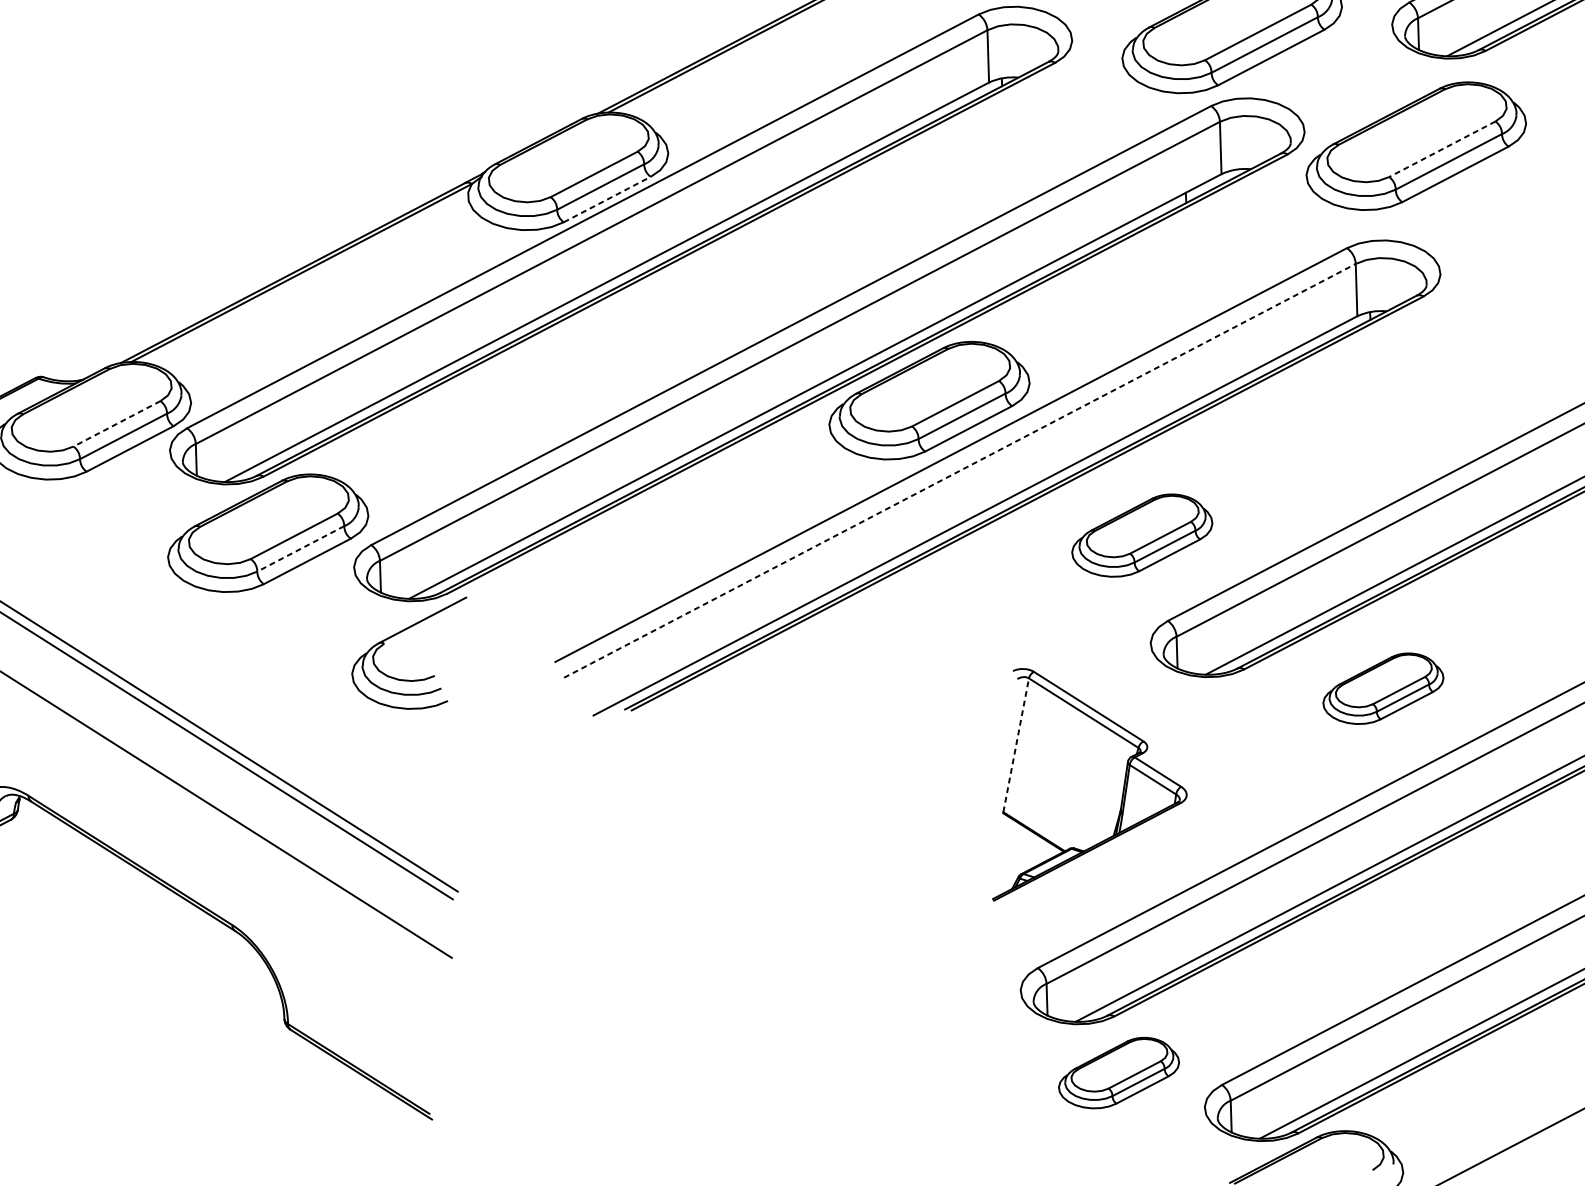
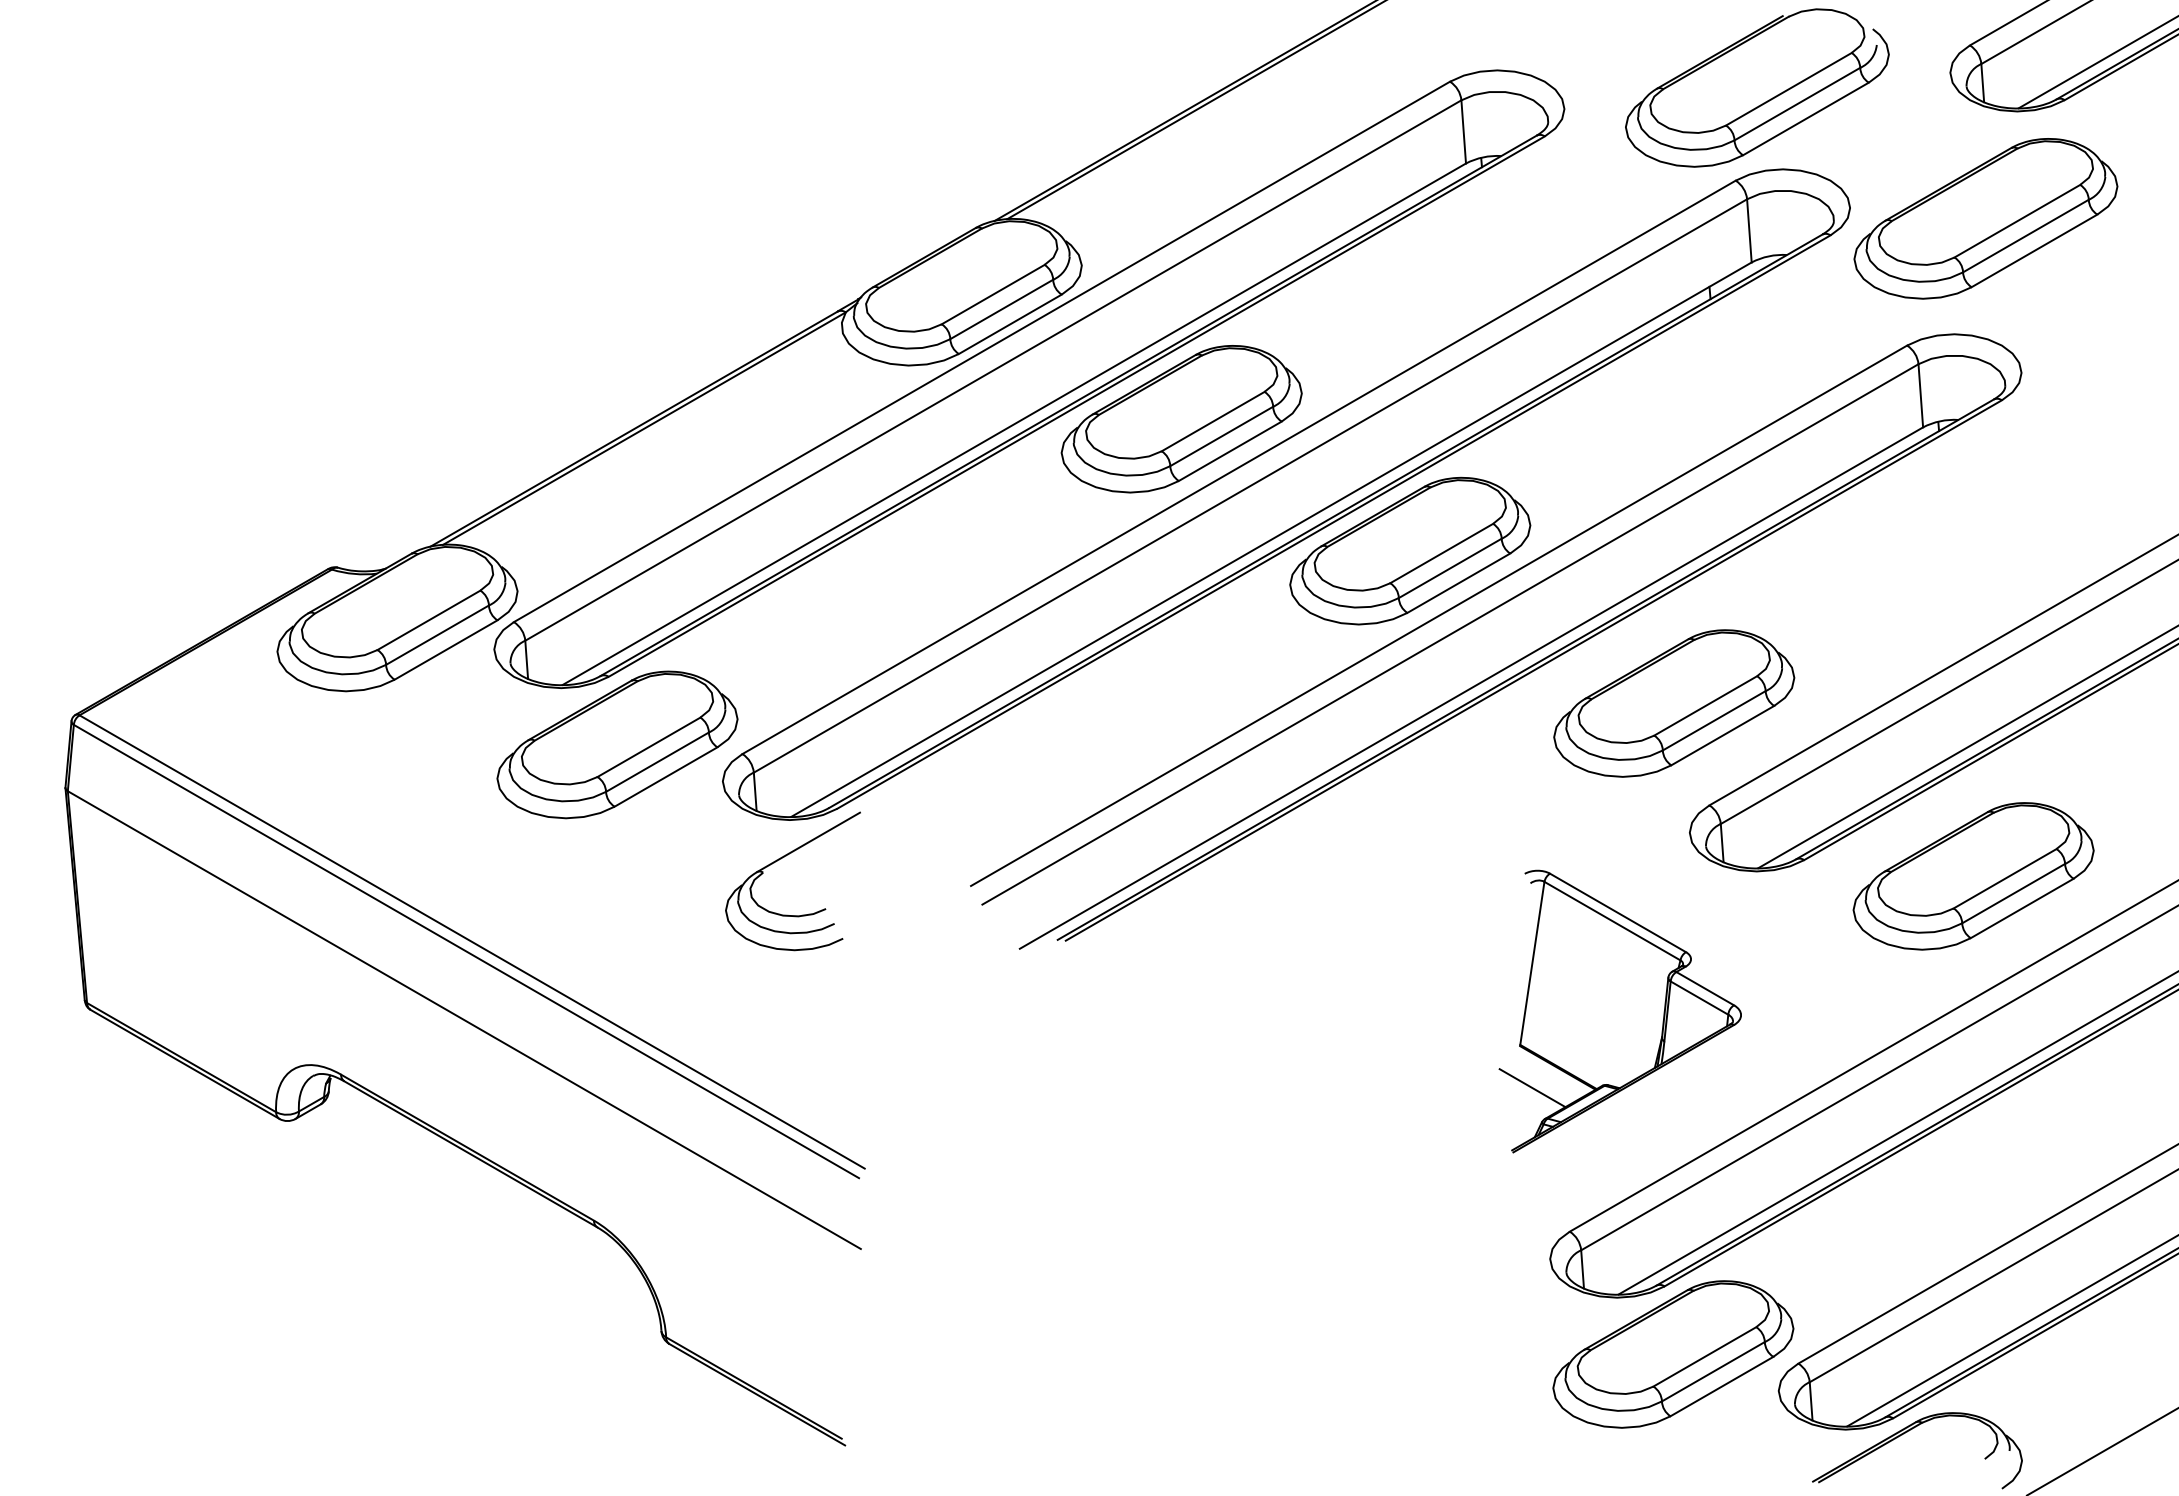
line: (1442, 149) -> (2017, 221), dashed -> solid
line: (607, 199) -> (1010, 324), dashed -> solid
part: (745, 284) -> (1181, 419), added
line: (116, 423) -> (428, 620), dashed -> solid
line: (959, 470) -> (1450, 634), dashed -> solid
part: (1142, 535) -> (1674, 703), size x1.43
line: (300, 549) -> (657, 762), dashed -> solid
part: (1383, 688) -> (1973, 876), size x1.67
line: (1016, 744) -> (1532, 962), dashed -> solid
line: (1011, 848) -> (1532, 1088), added
part: (1119, 1073) -> (1673, 1354), size x1.67

